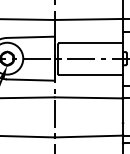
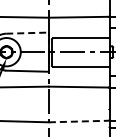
line: (31, 37) -> (28, 33), solid -> dashed
line: (89, 136) -> (79, 121), solid -> dashed

